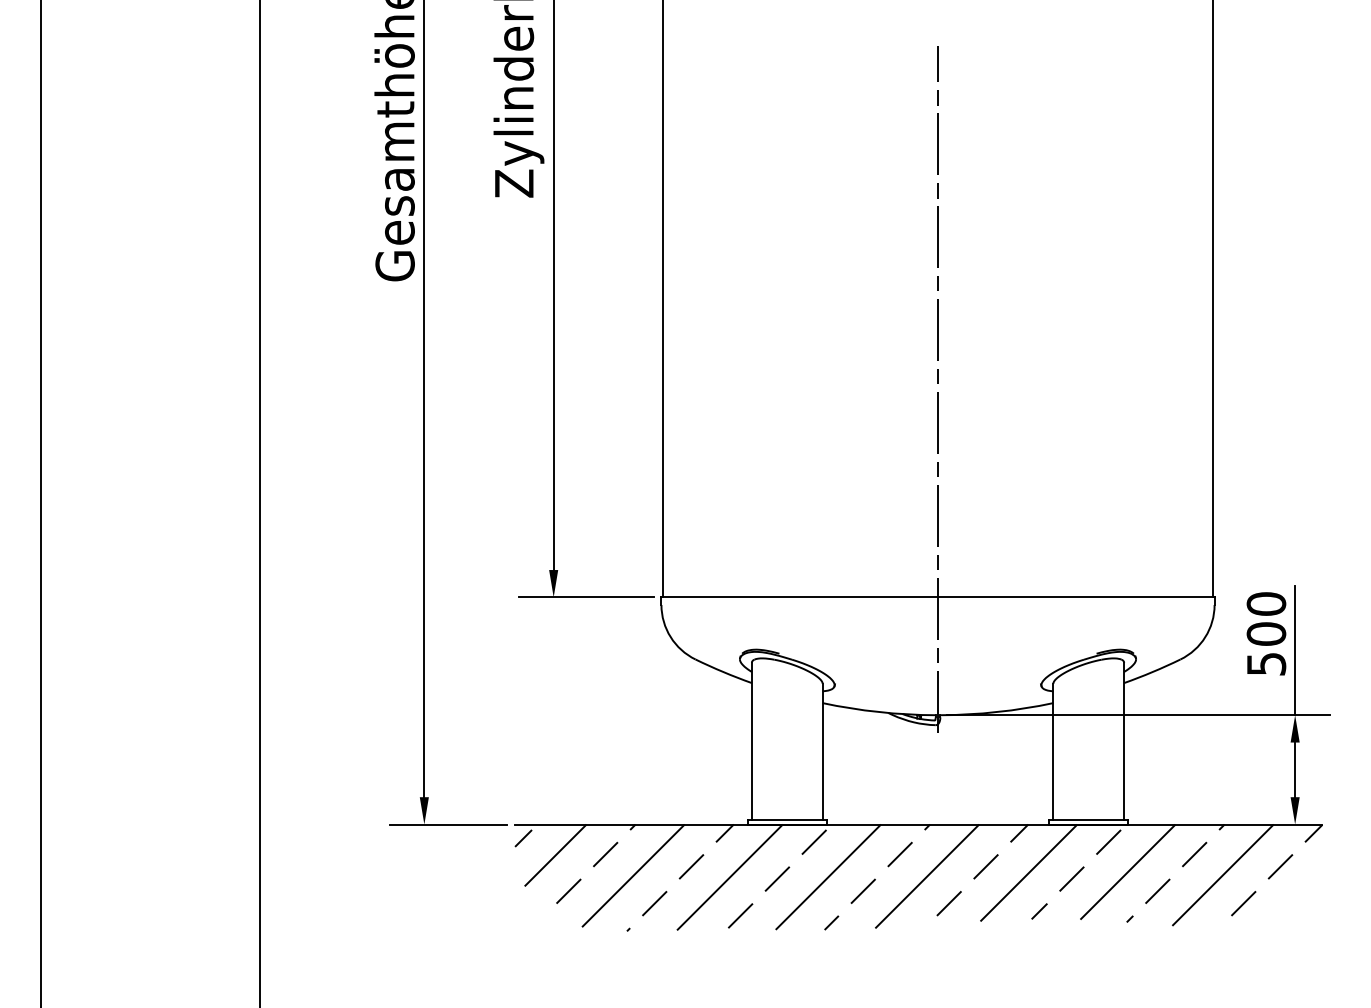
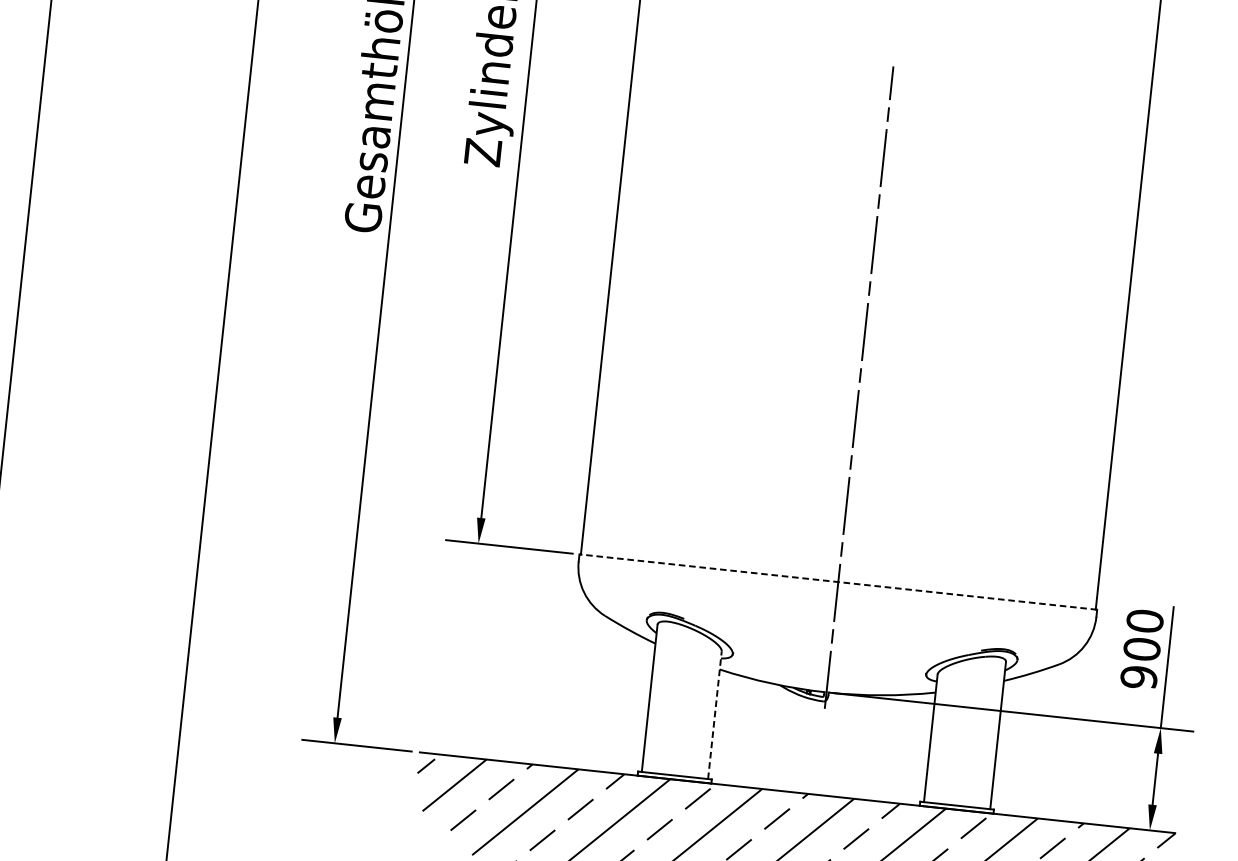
line: (938, 597) -> (838, 582), solid -> dashed
text: (1266, 664) -> (1139, 677), 500 -> 900
line: (822, 751) -> (714, 714), solid -> dashed

